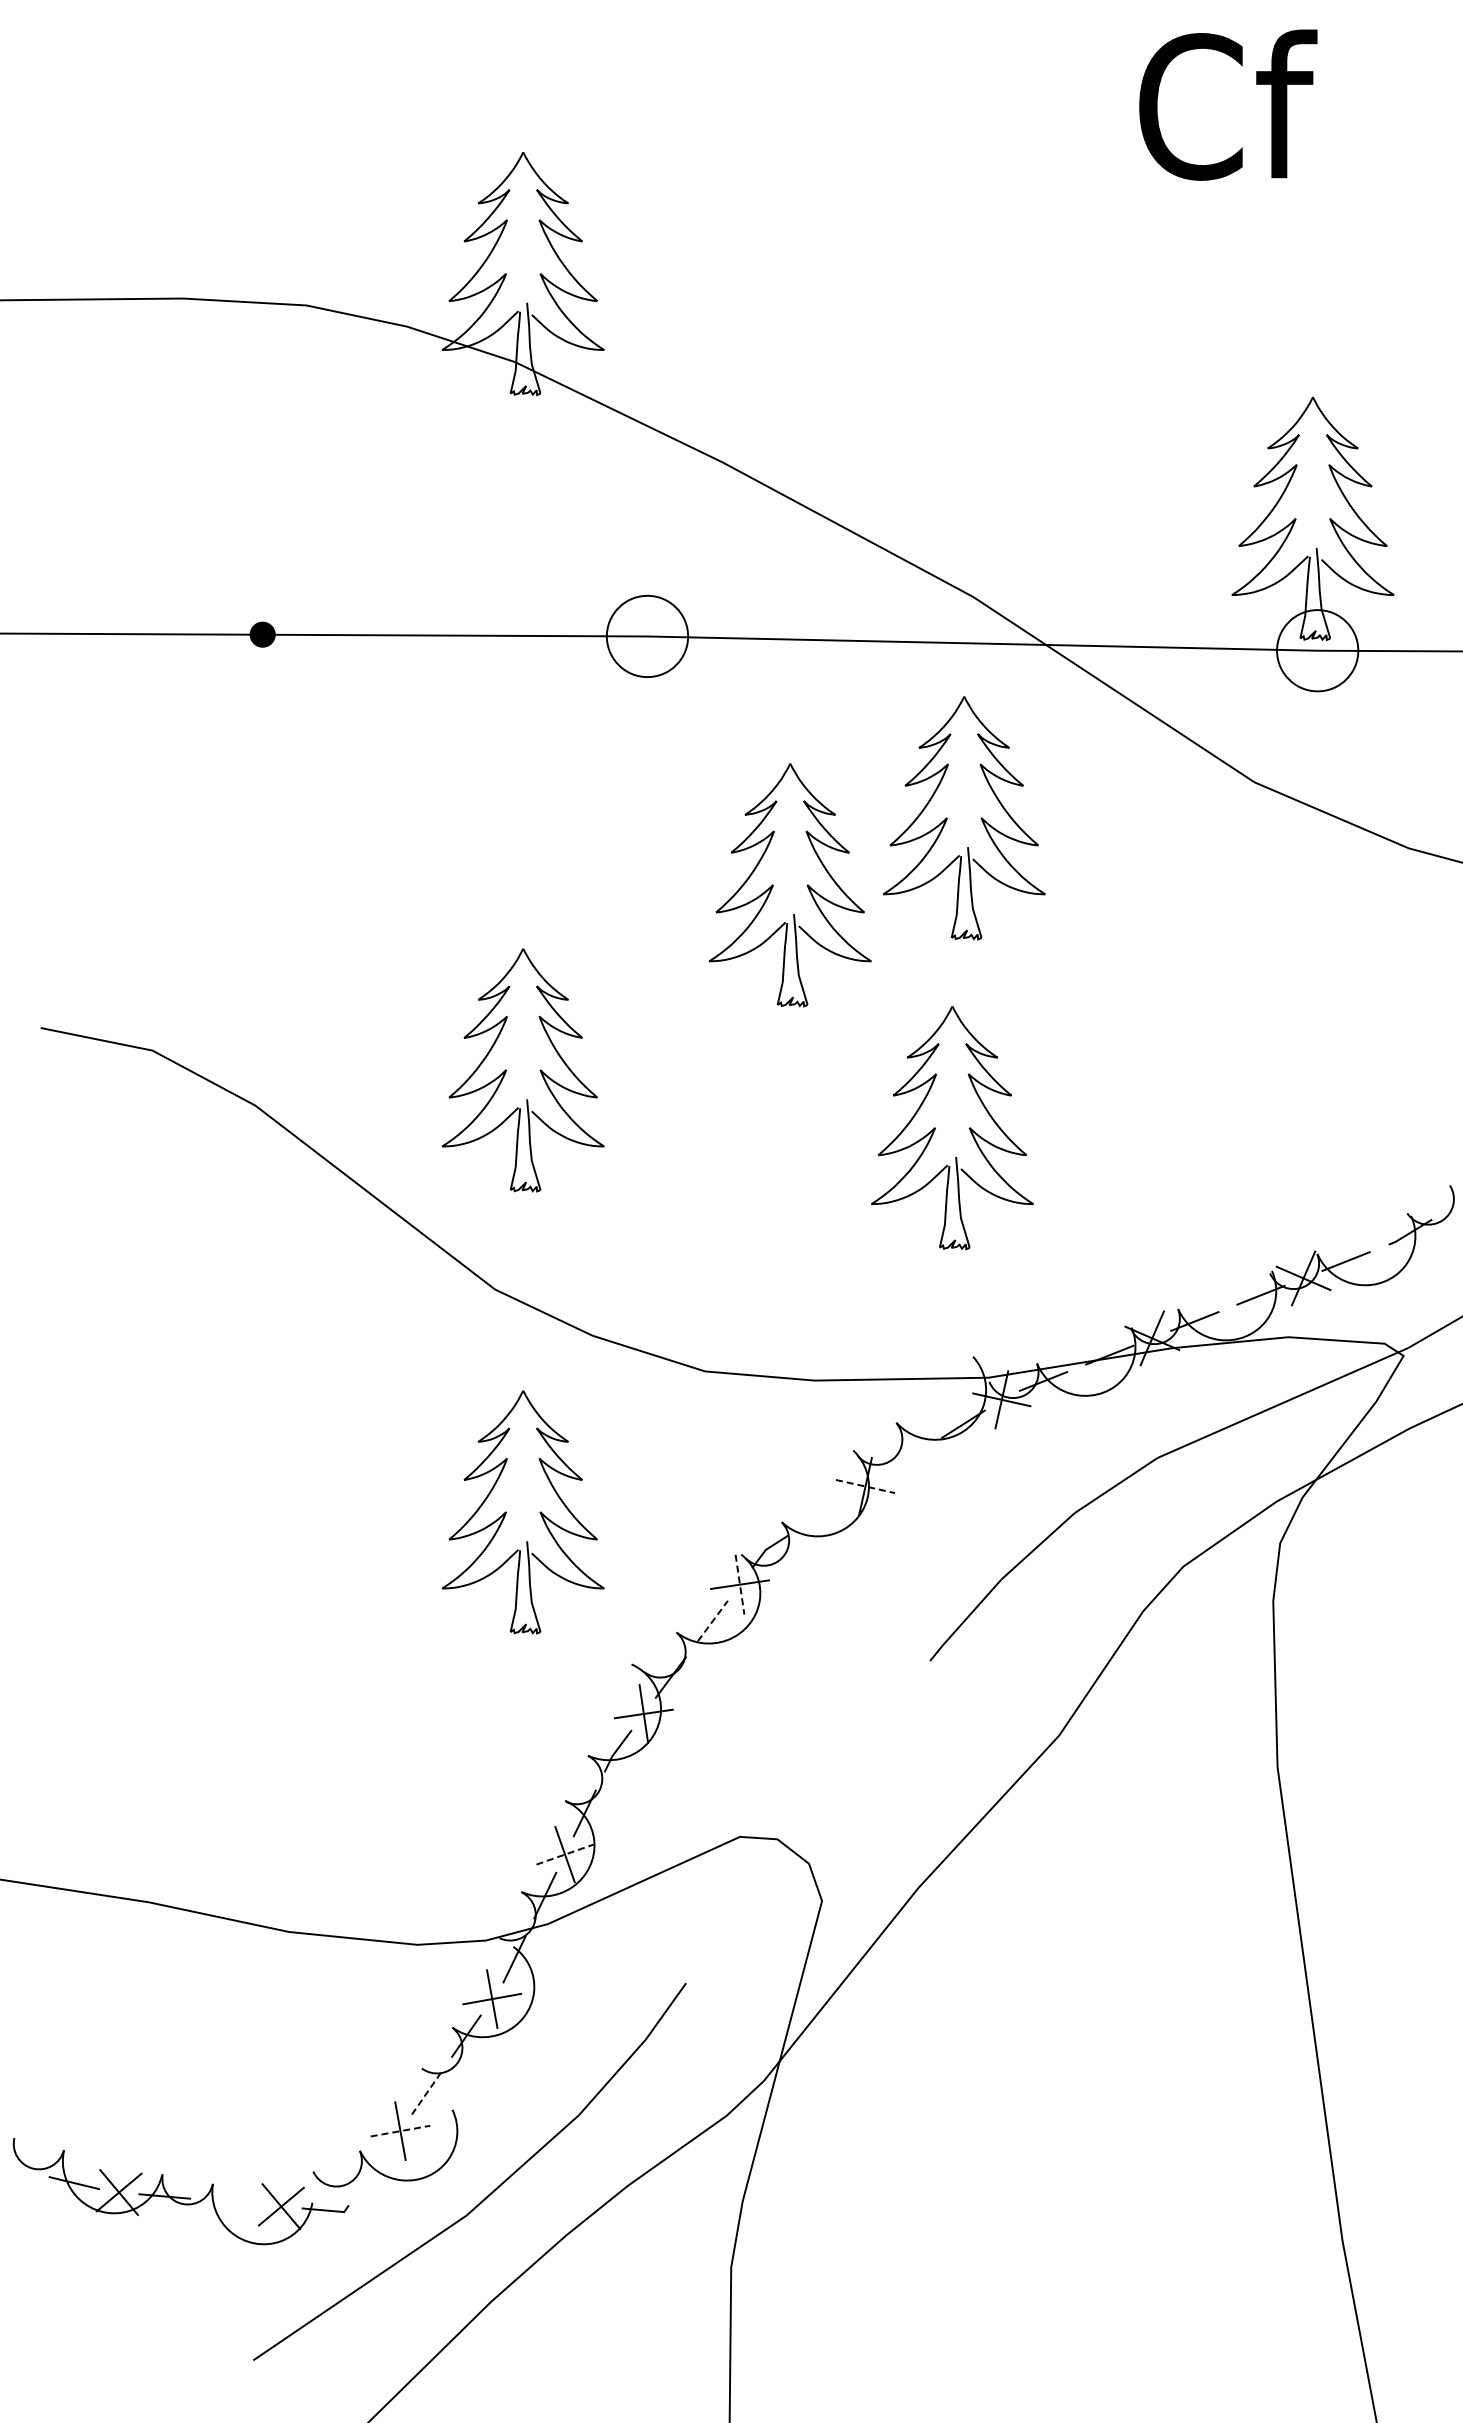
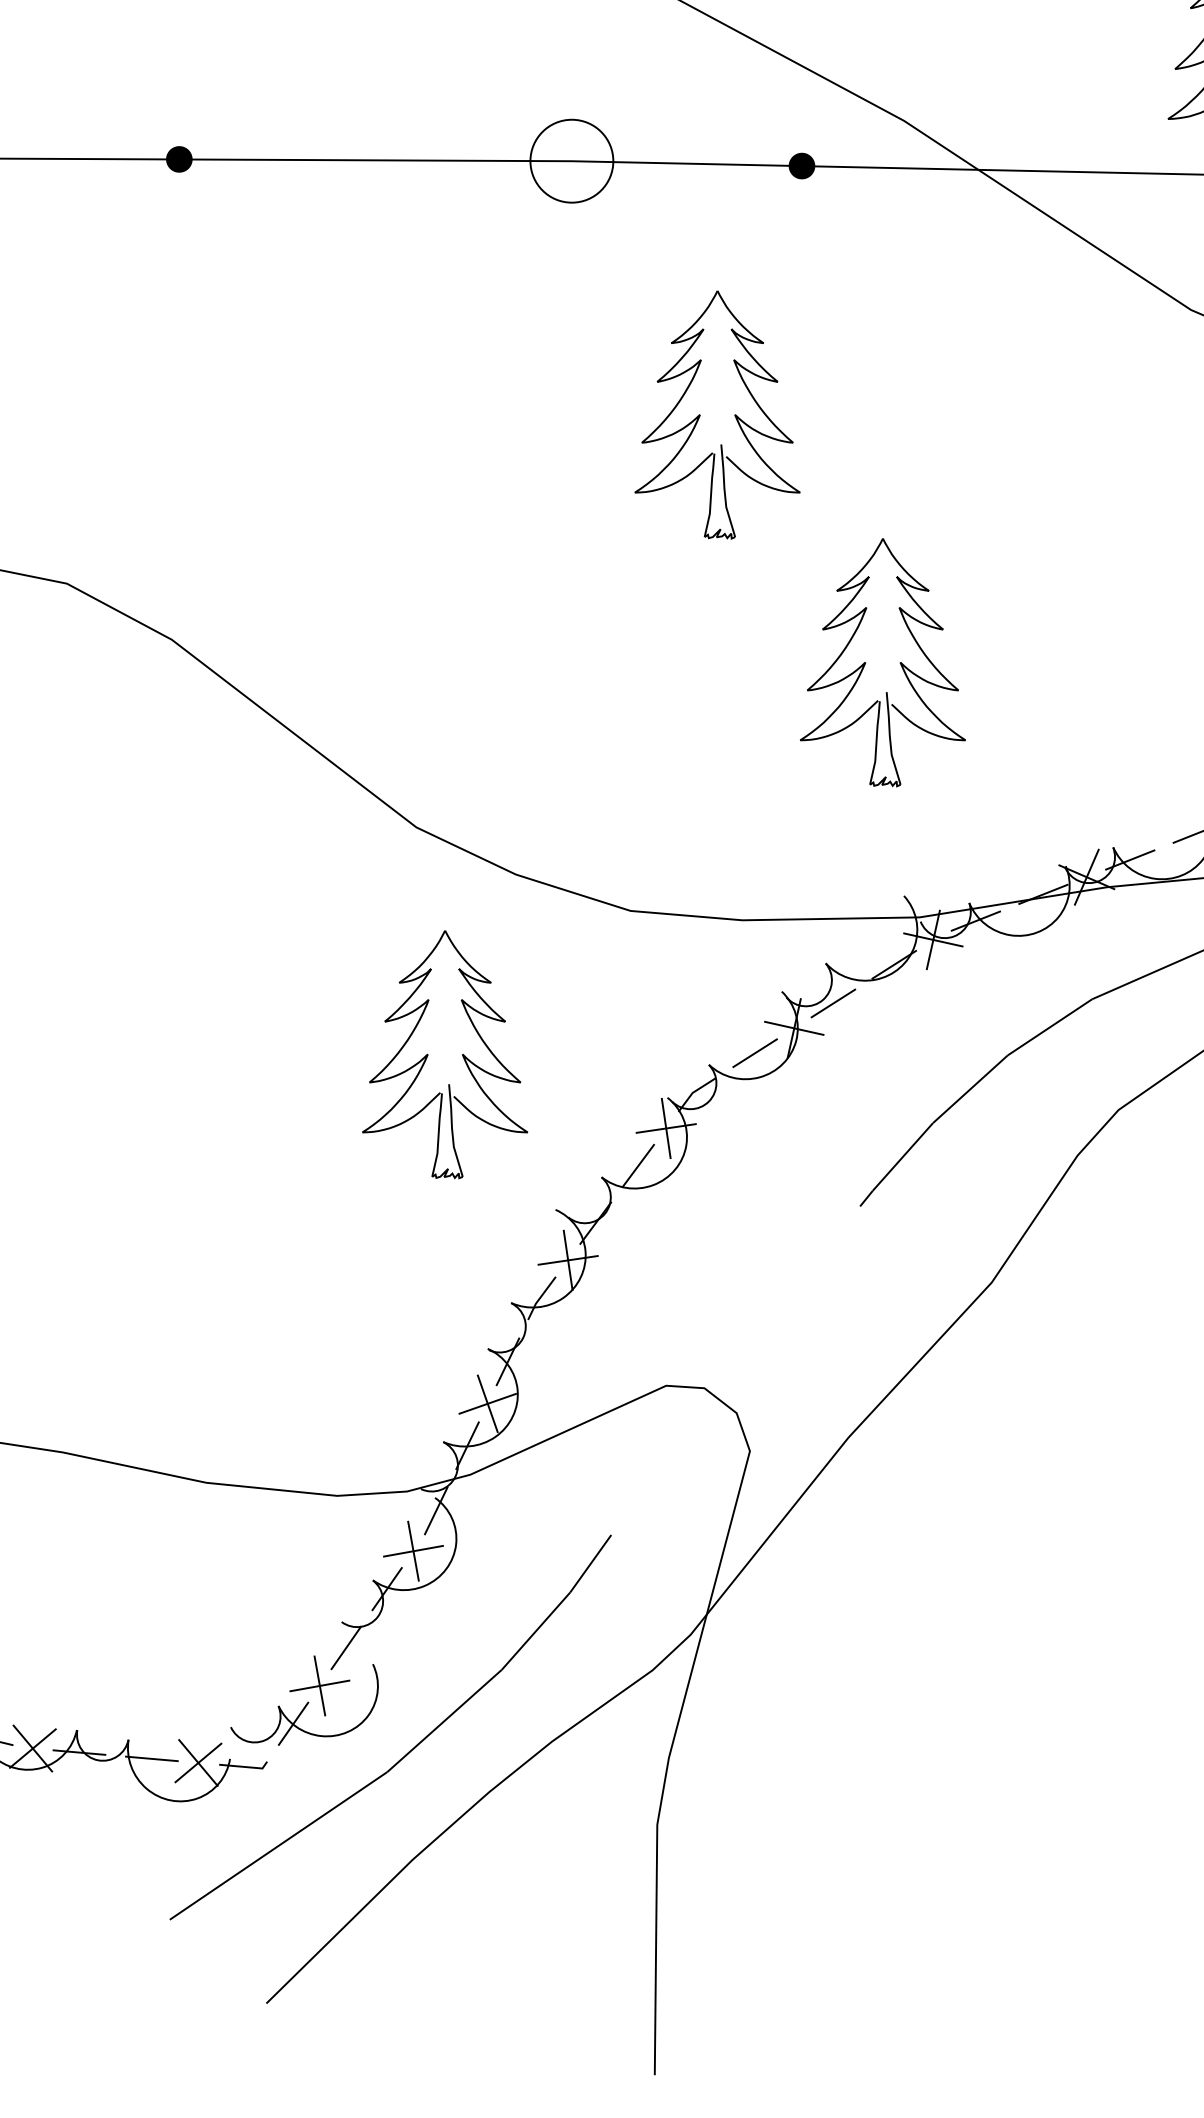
fill: (873, 641) -> (802, 166), added
part: (947, 818) -> (877, 346), removed
part: (539, 1070) -> (461, 603), removed
line: (903, 1461) -> (833, 1002), added
line: (866, 1486) -> (795, 1028), dashed -> solid
line: (826, 1510) -> (754, 1052), added
line: (740, 1585) -> (666, 1129), dashed -> solid
line: (713, 1620) -> (639, 1165), dashed -> solid
line: (565, 1854) -> (488, 1403), dashed -> solid
line: (426, 2093) -> (346, 1647), dashed -> solid
line: (400, 2131) -> (319, 1686), dashed -> solid
line: (374, 2167) -> (293, 1723), added
line: (235, 2202) -> (151, 1758), added

